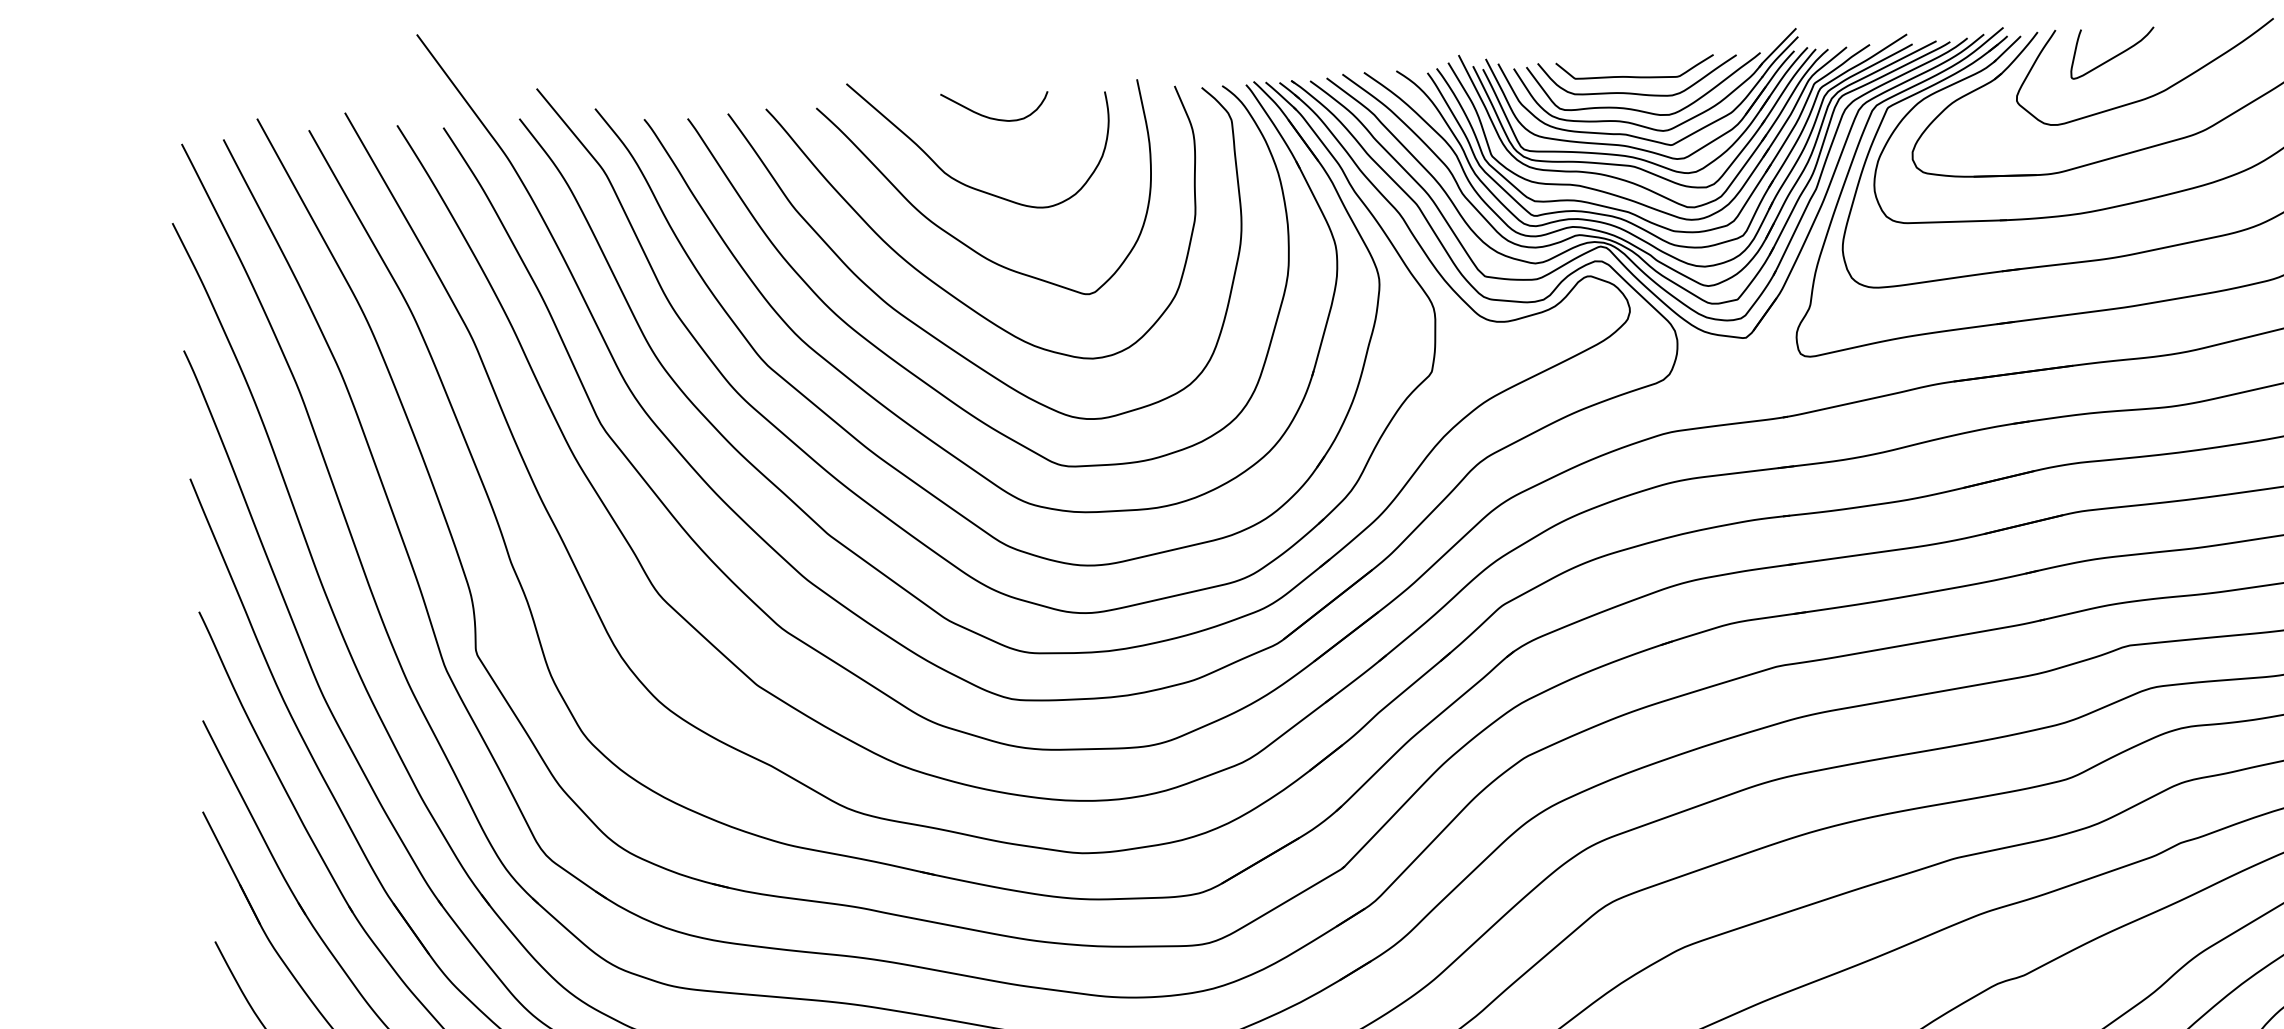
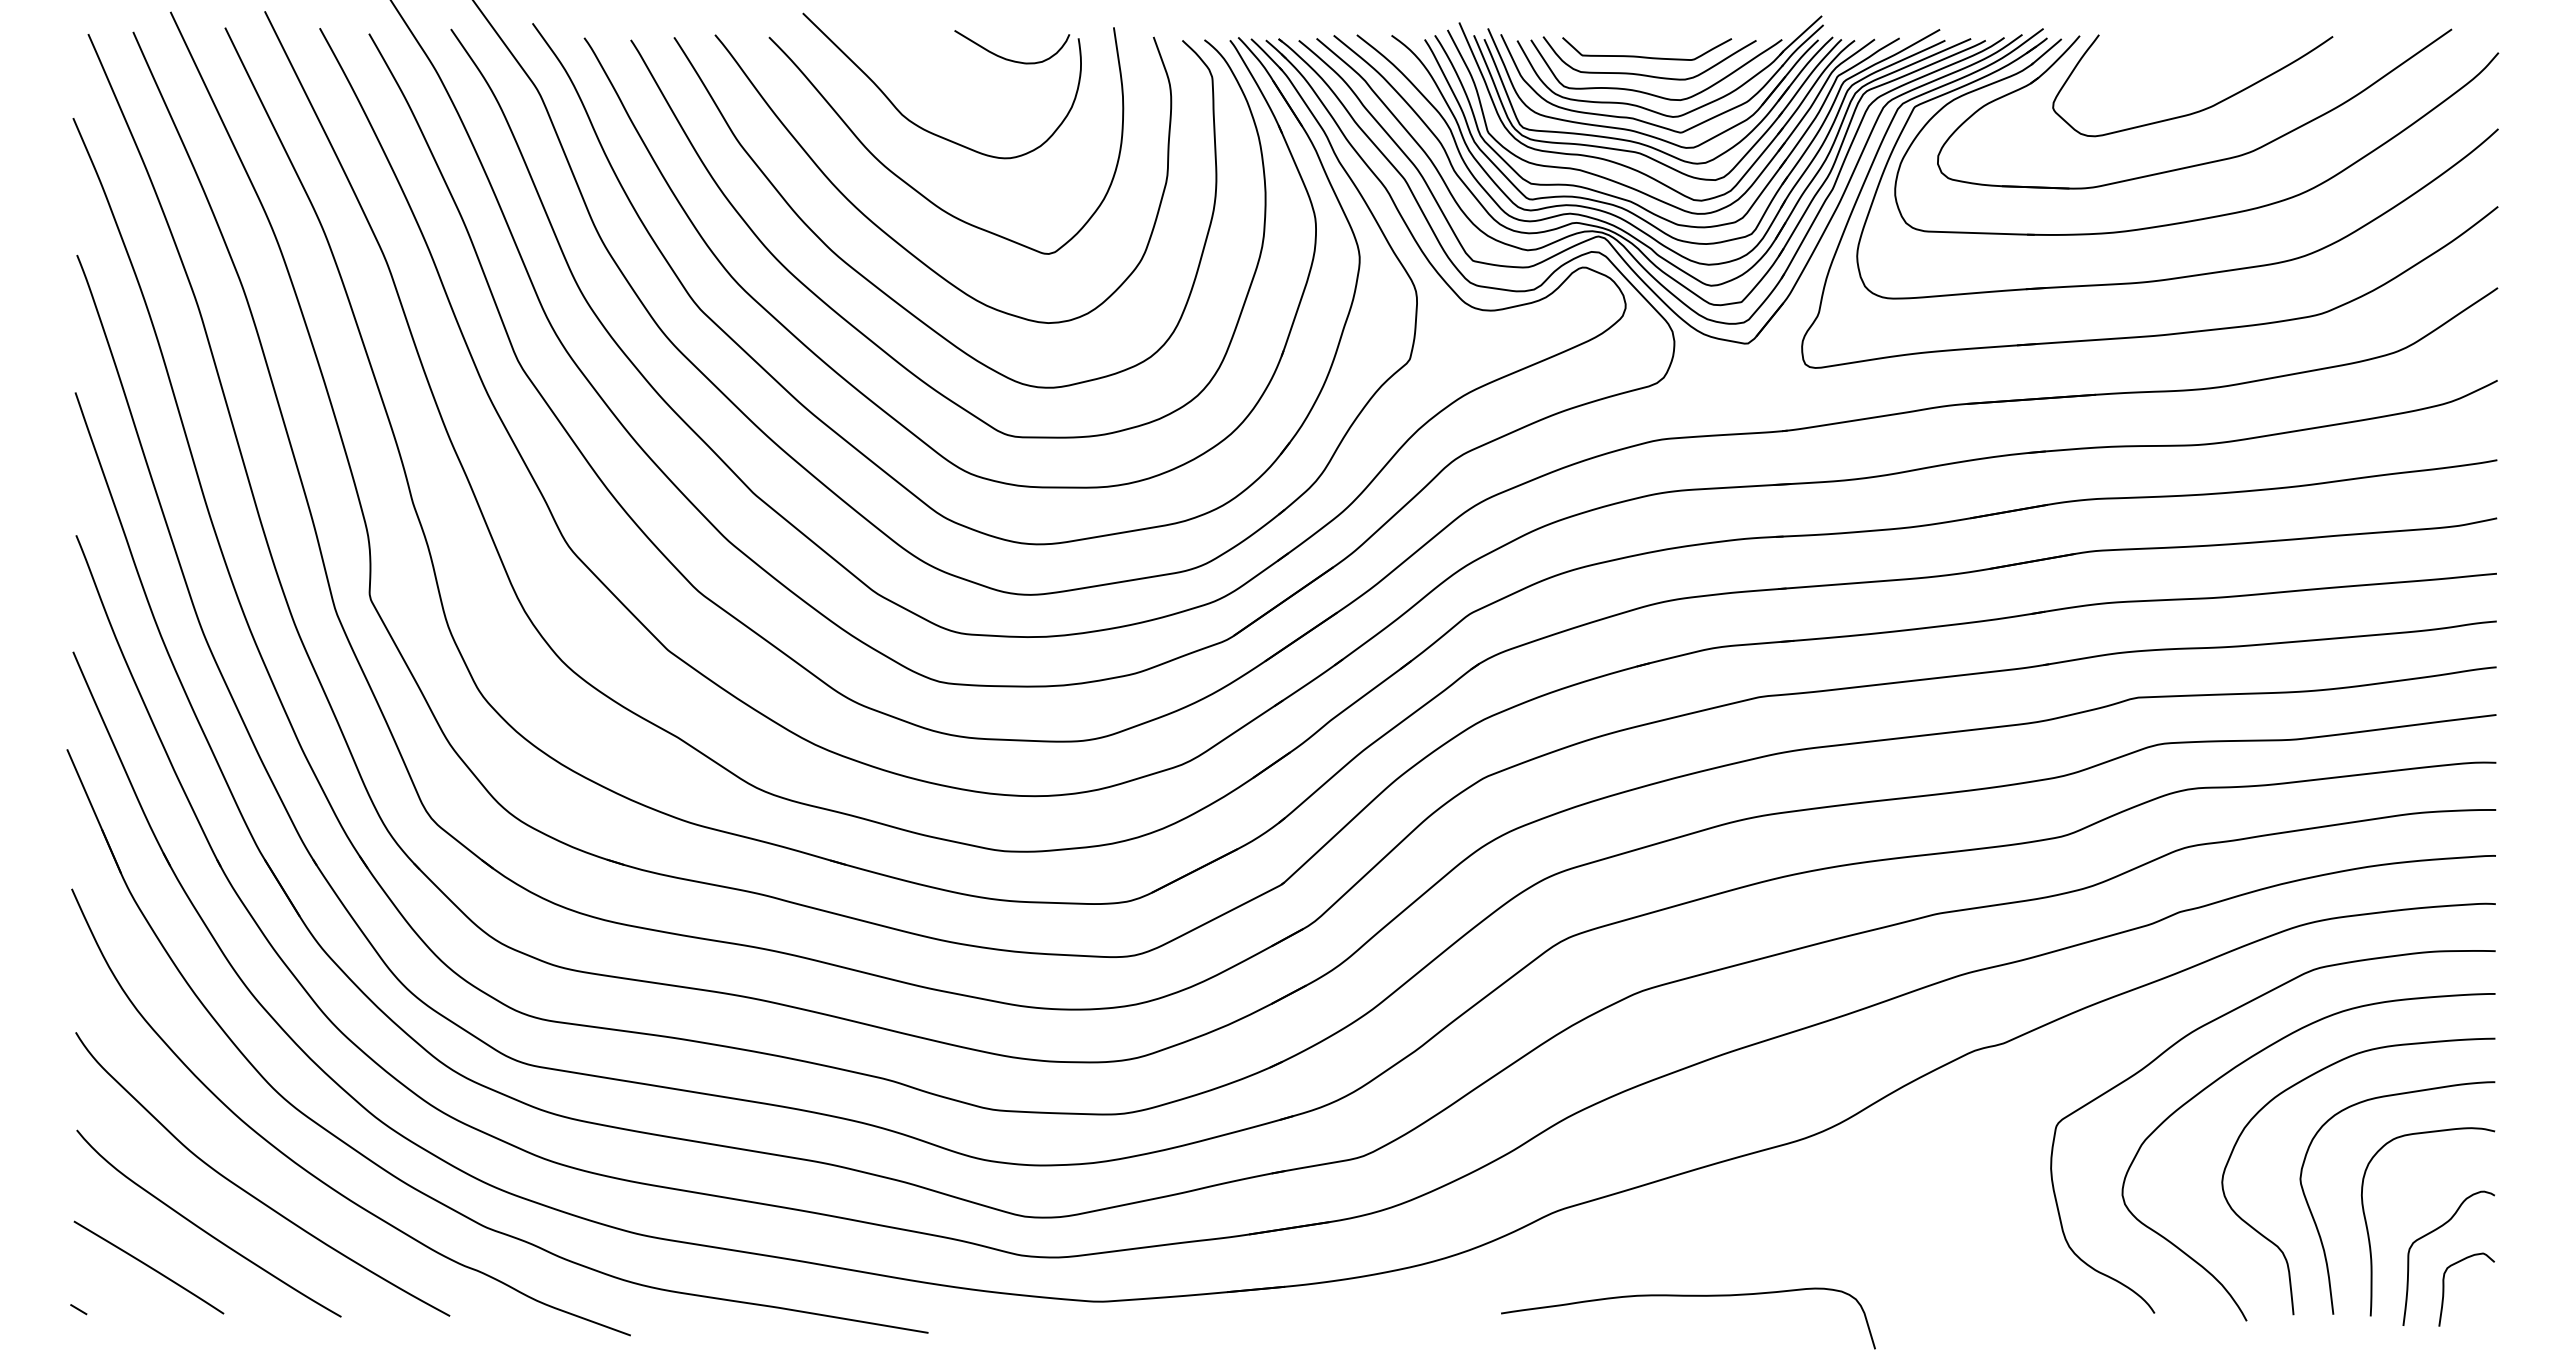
curve: (2114, 56) -> (2160, 66), removed
curve: (995, 118) -> (1011, 59), moved

